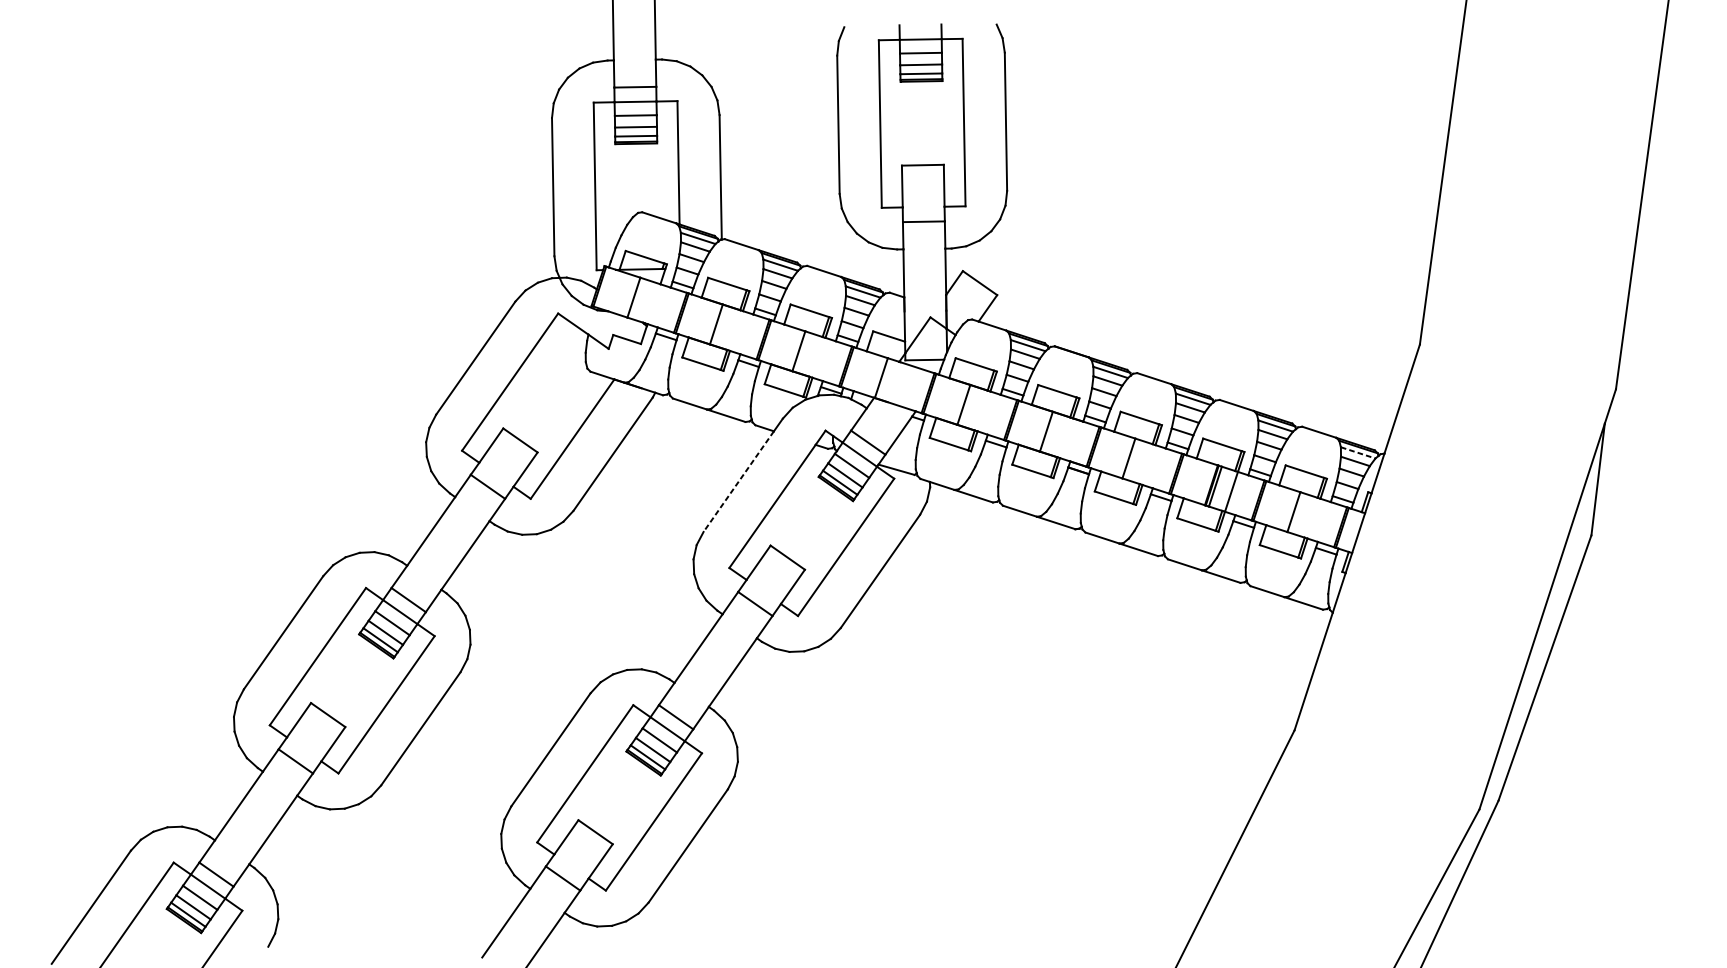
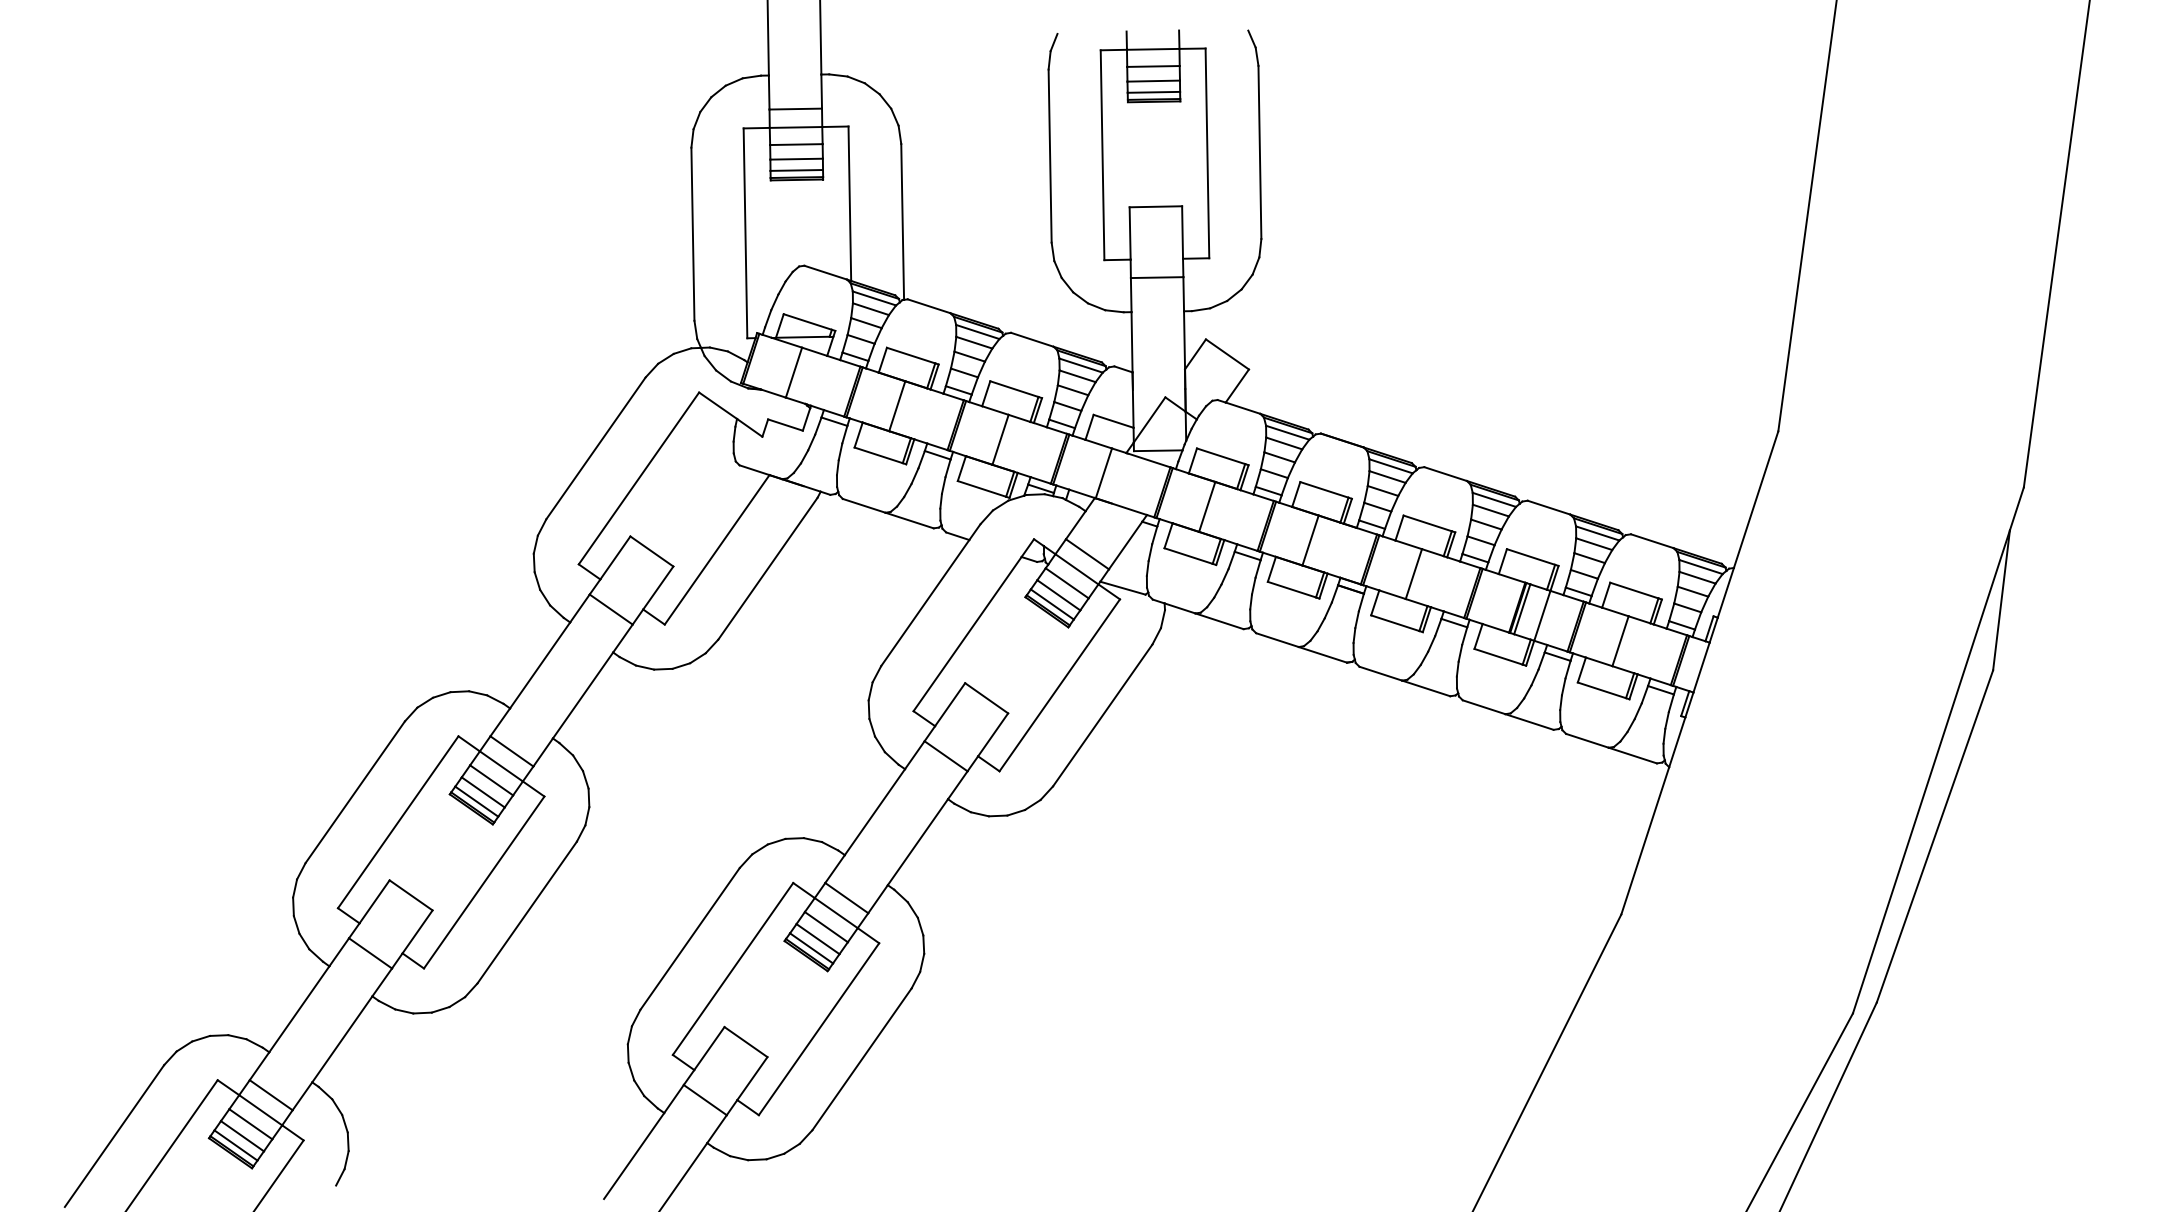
line: (1358, 453) -> (1701, 567), dashed -> solid
line: (738, 482) -> (925, 603), dashed -> solid

